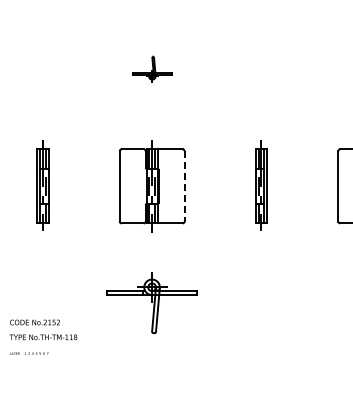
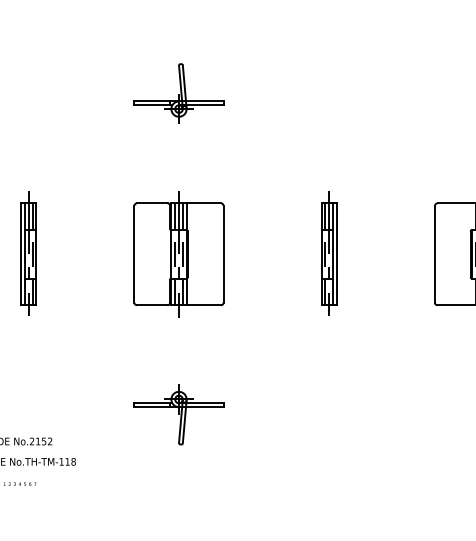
part: (152, 69) -> (179, 93), size x1.67
line: (184, 186) -> (223, 254), dashed -> solid
part: (152, 303) -> (179, 415), size x0.71

